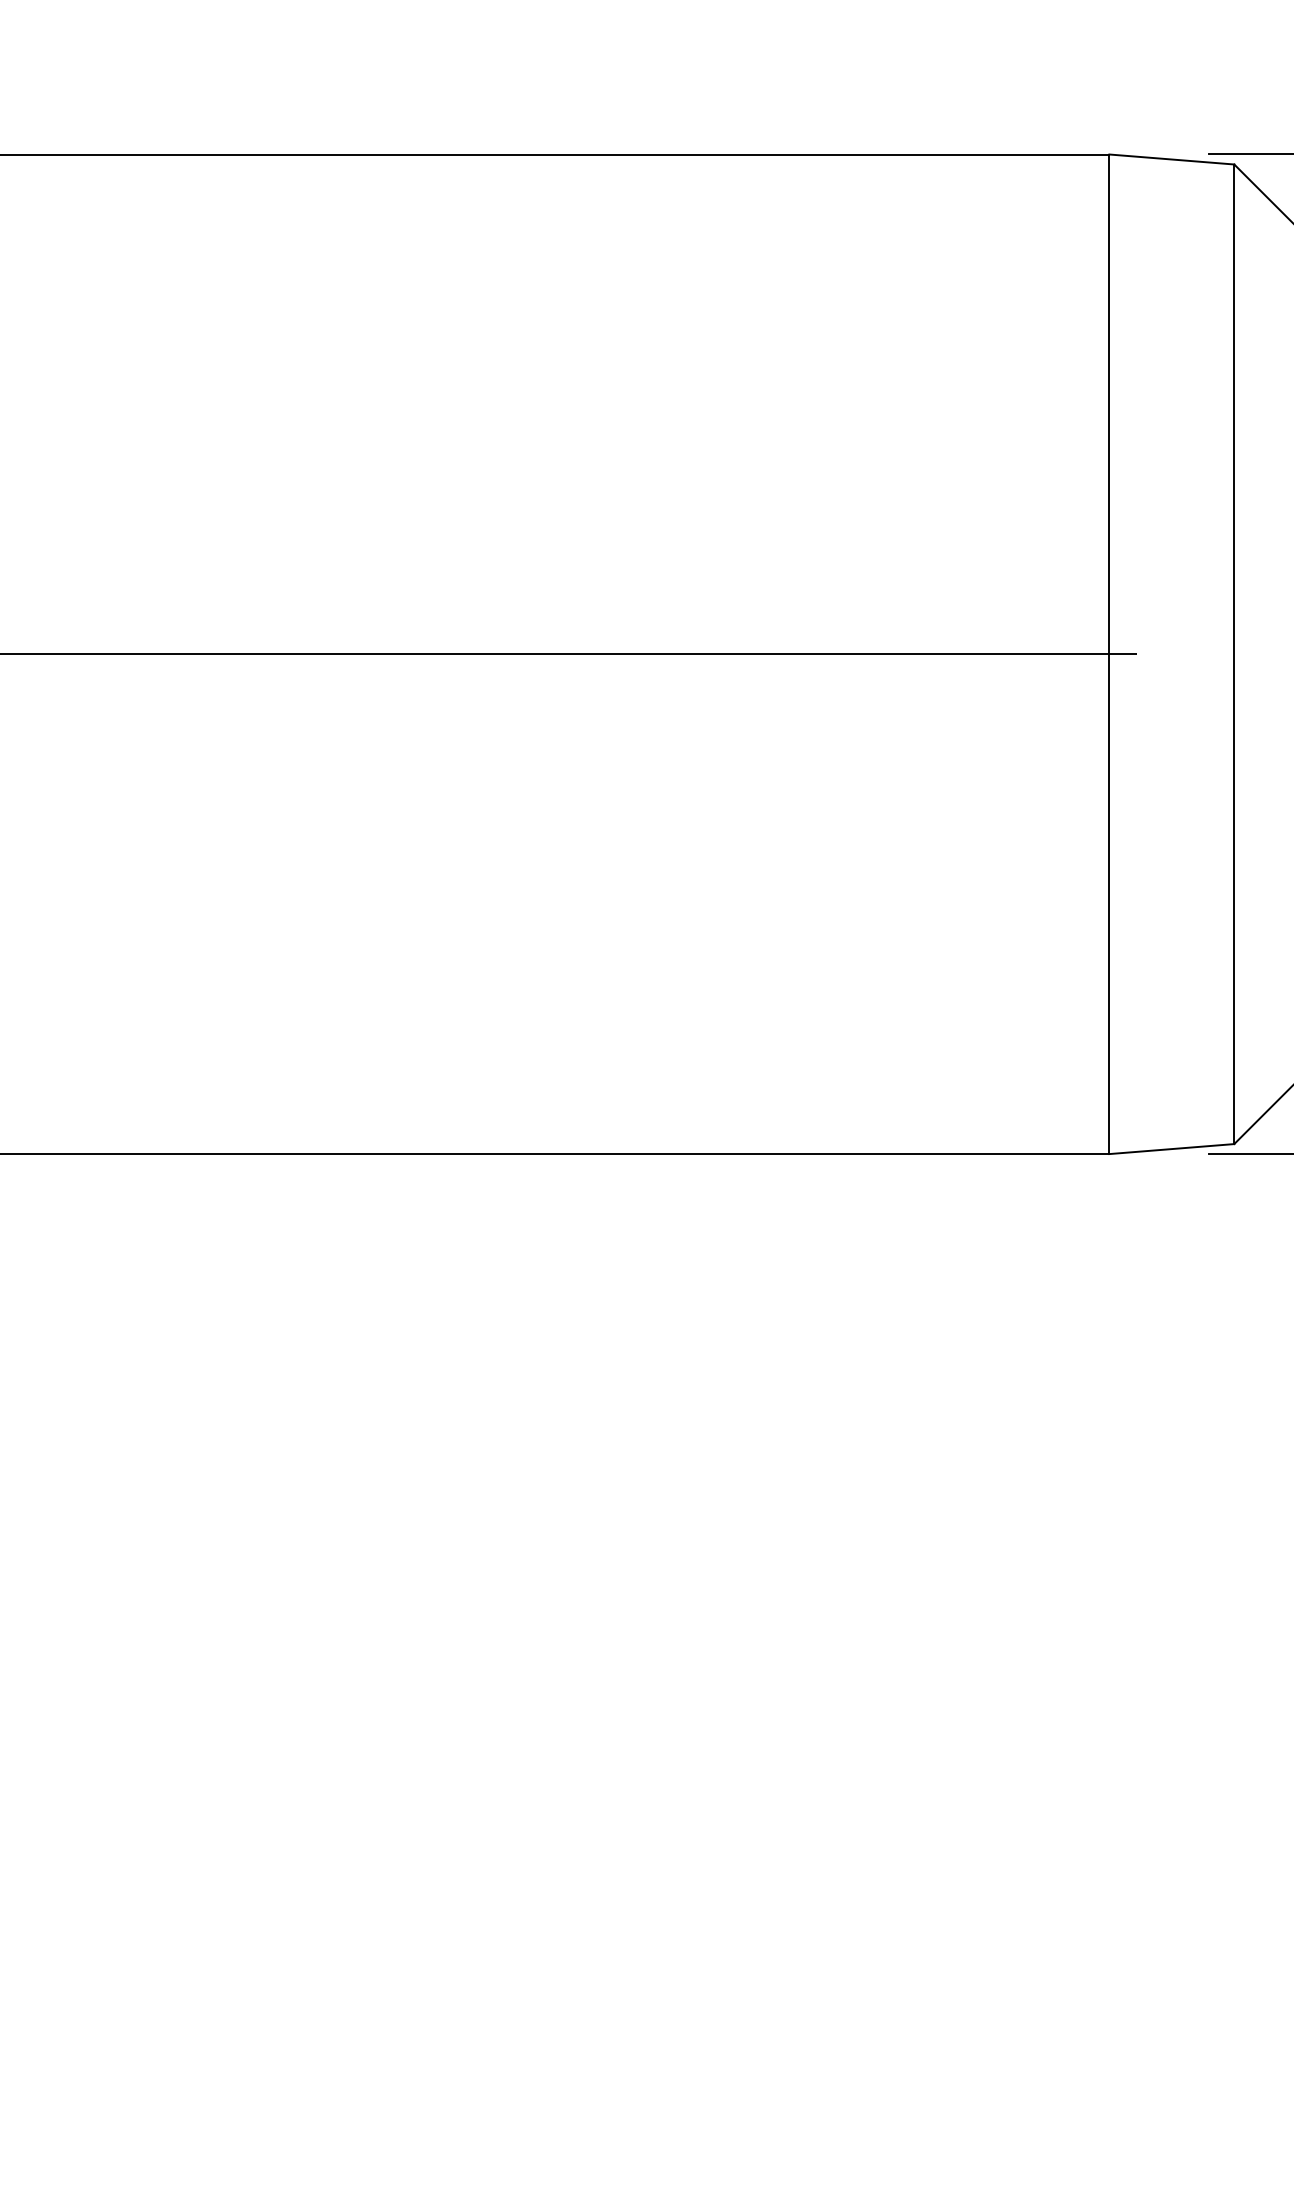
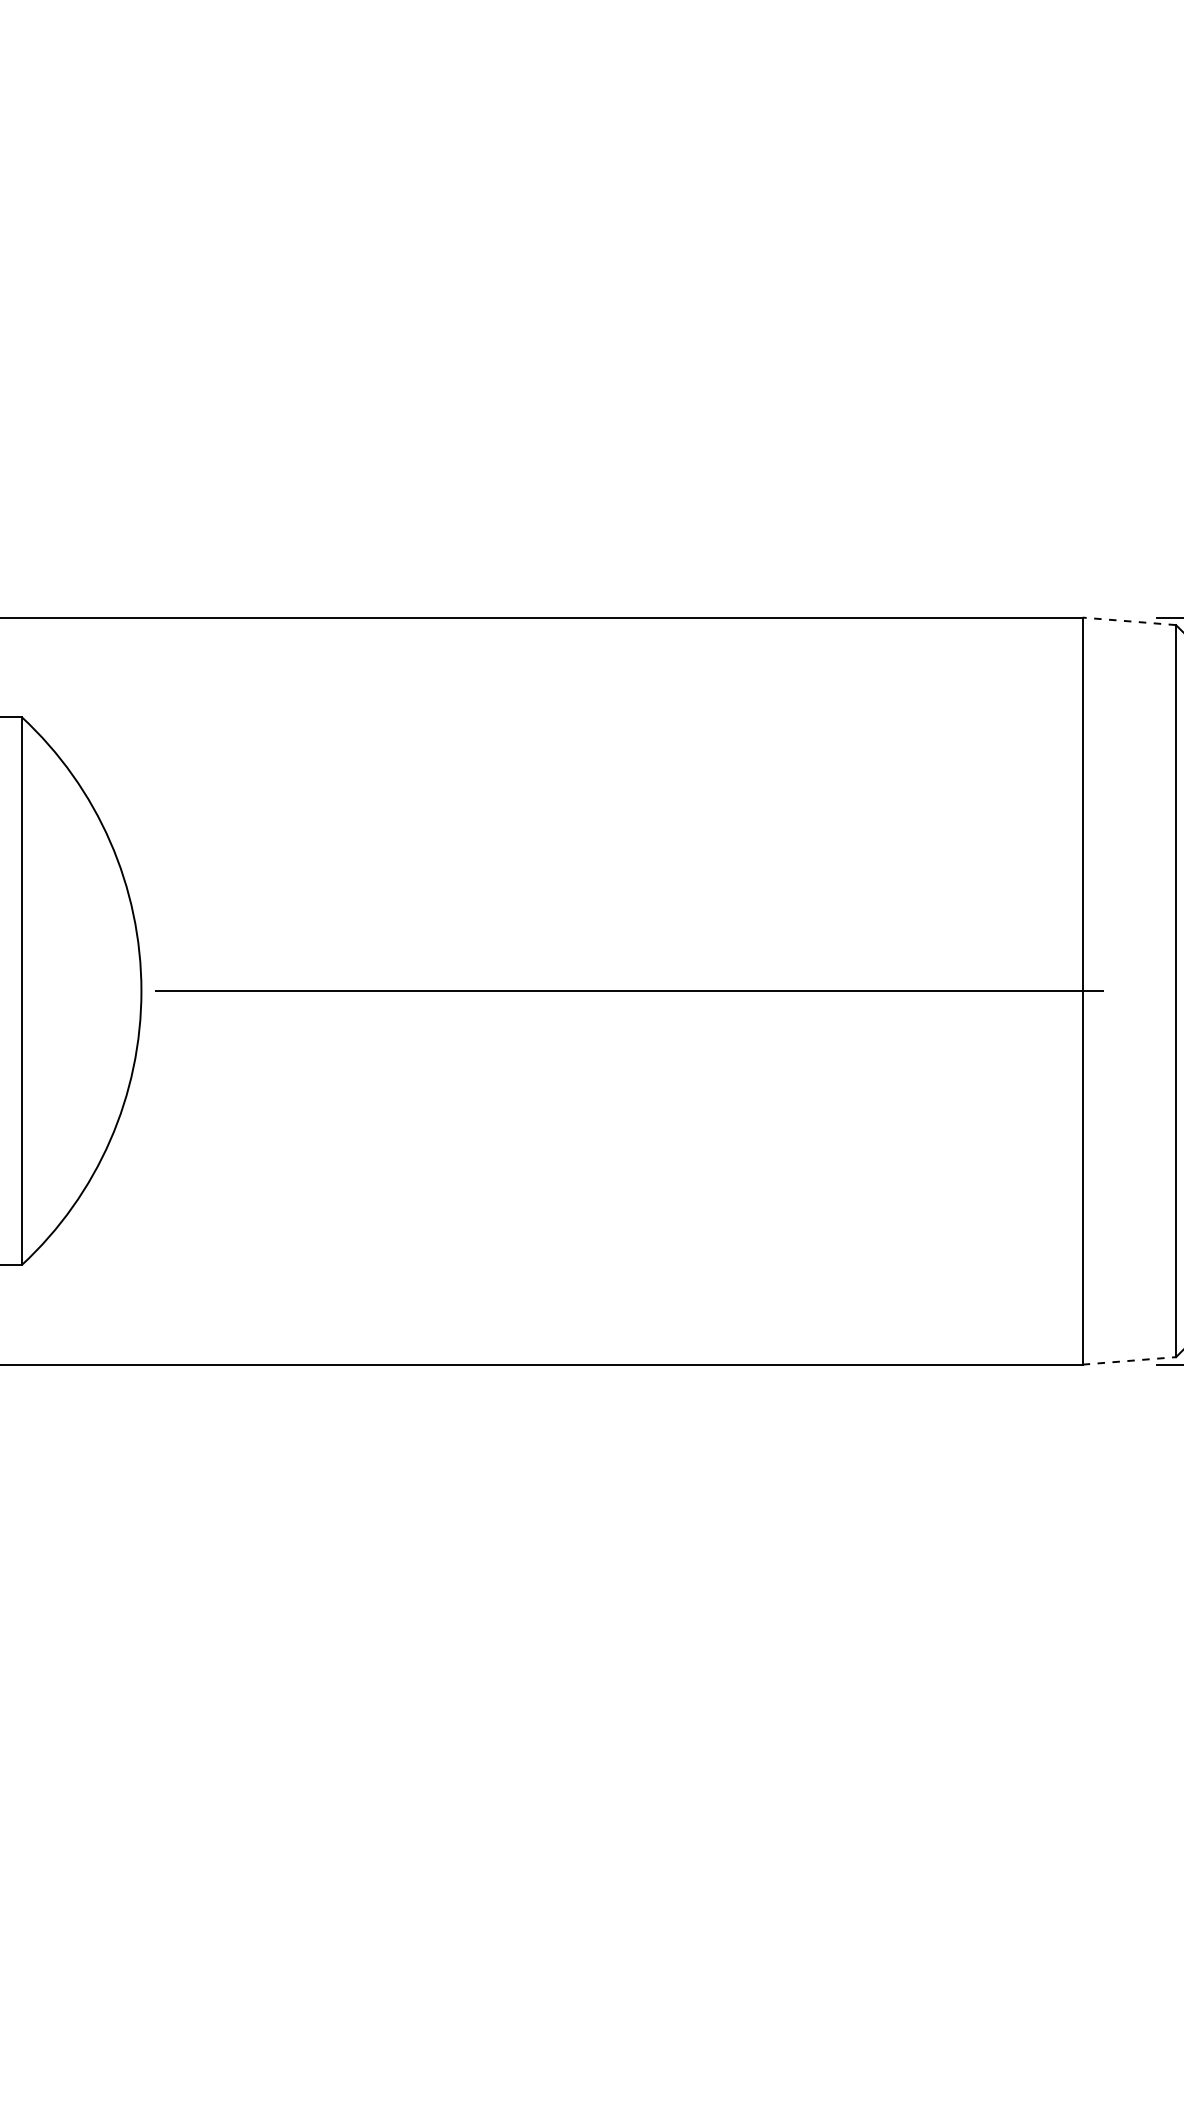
line: (1172, 159) -> (1129, 621), solid -> dashed
line: (1172, 1148) -> (1129, 1360), solid -> dashed

